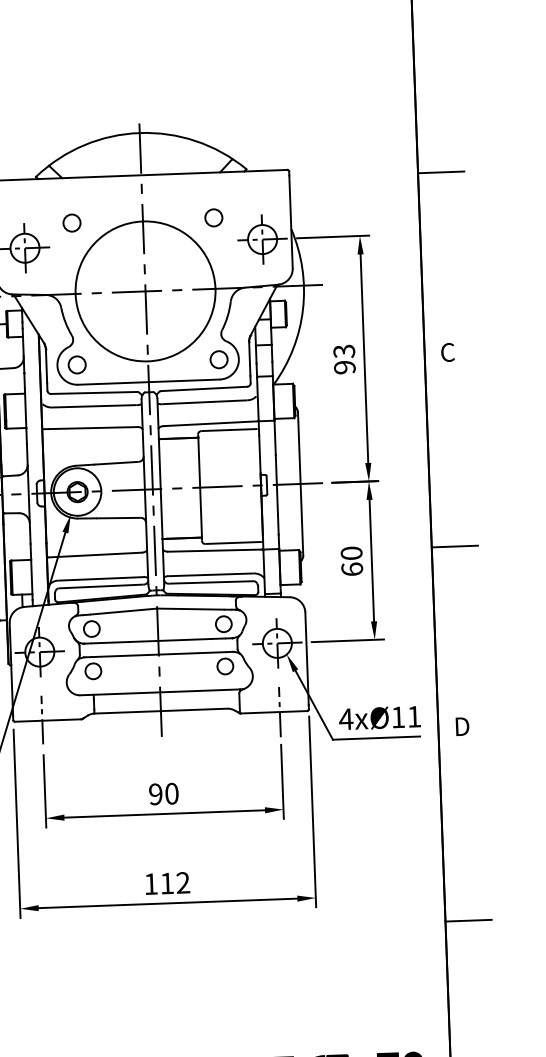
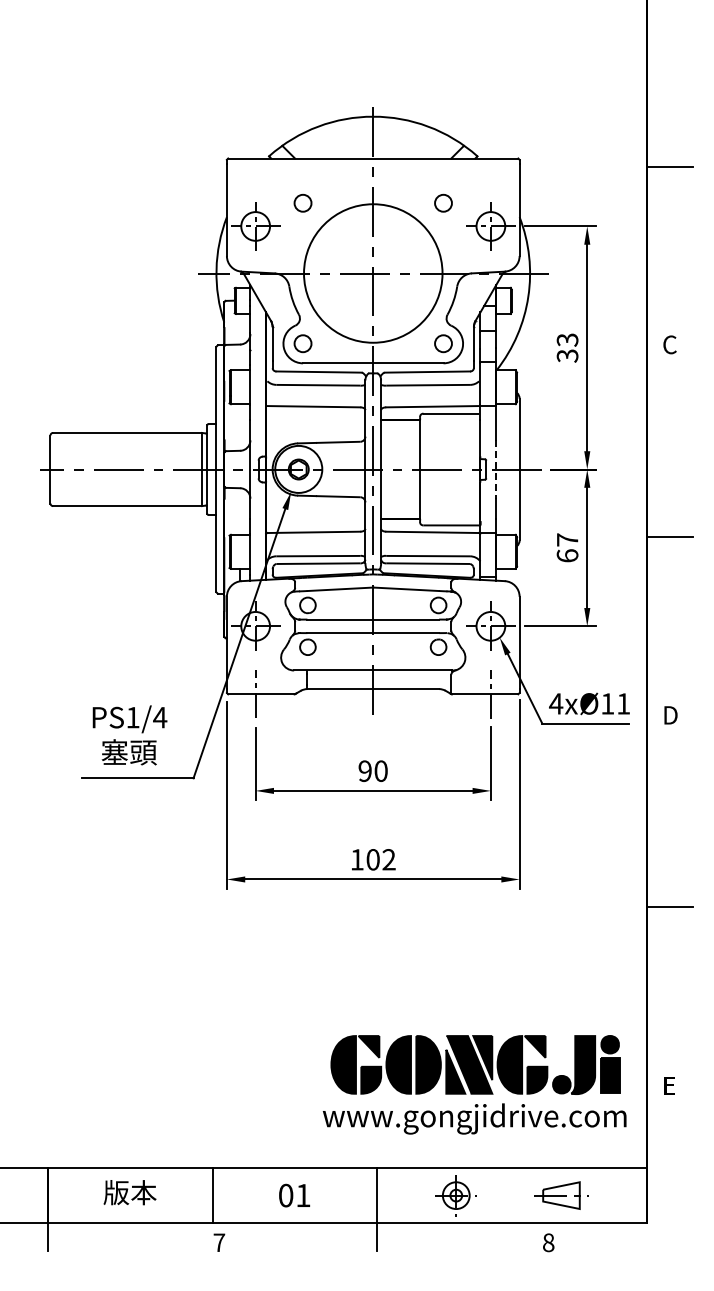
text: (344, 367) -> (567, 355), 93 -> 33
line: (277, 485) -> (496, 470), solid -> dashed
text: (351, 552) -> (567, 539), 60 -> 67
text: (166, 883) -> (372, 859), 112 -> 102

